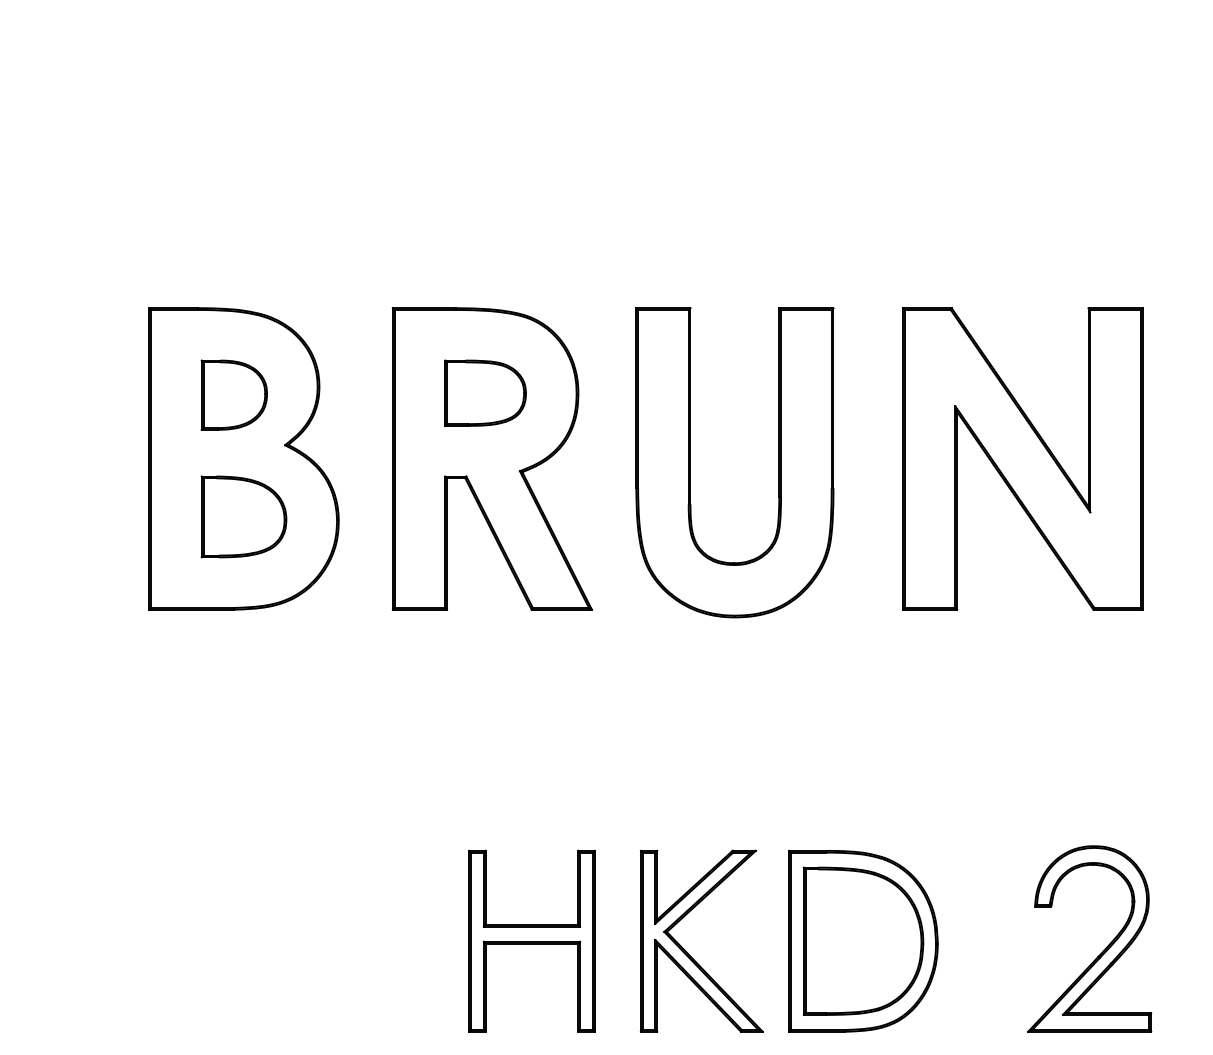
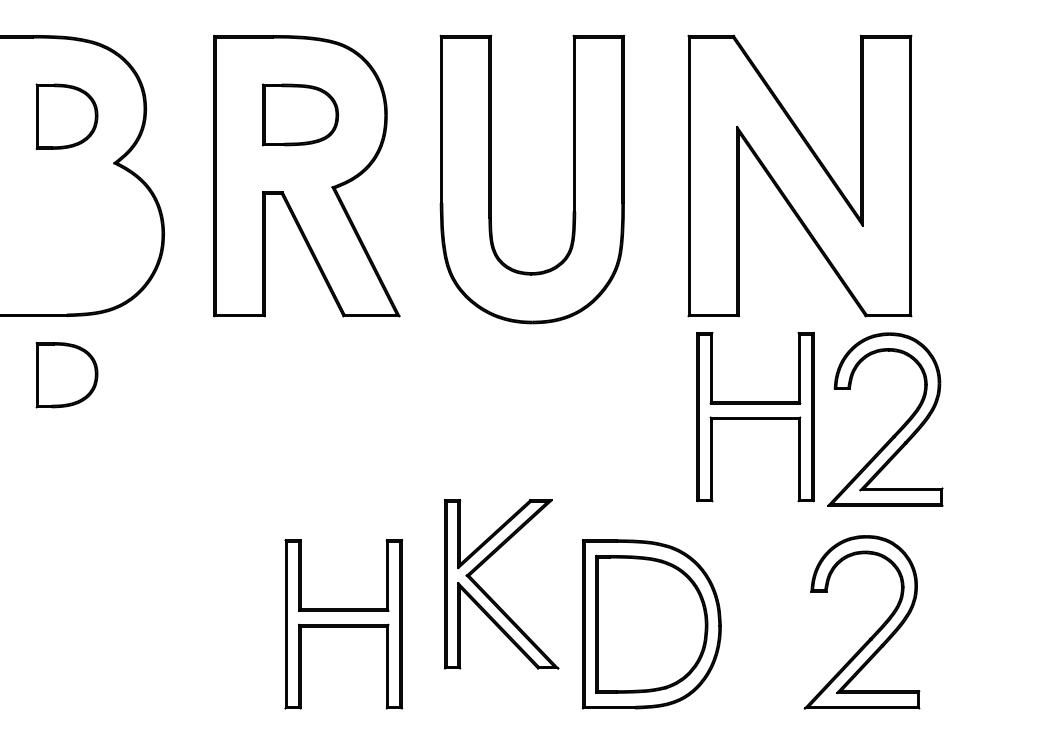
part: (243, 516) -> (75, 229), removed
part: (233, 672) -> (66, 374), added
part: (974, 717) -> (755, 416), added
part: (1129, 730) -> (899, 428), added
part: (685, 949) -> (486, 592), moved

